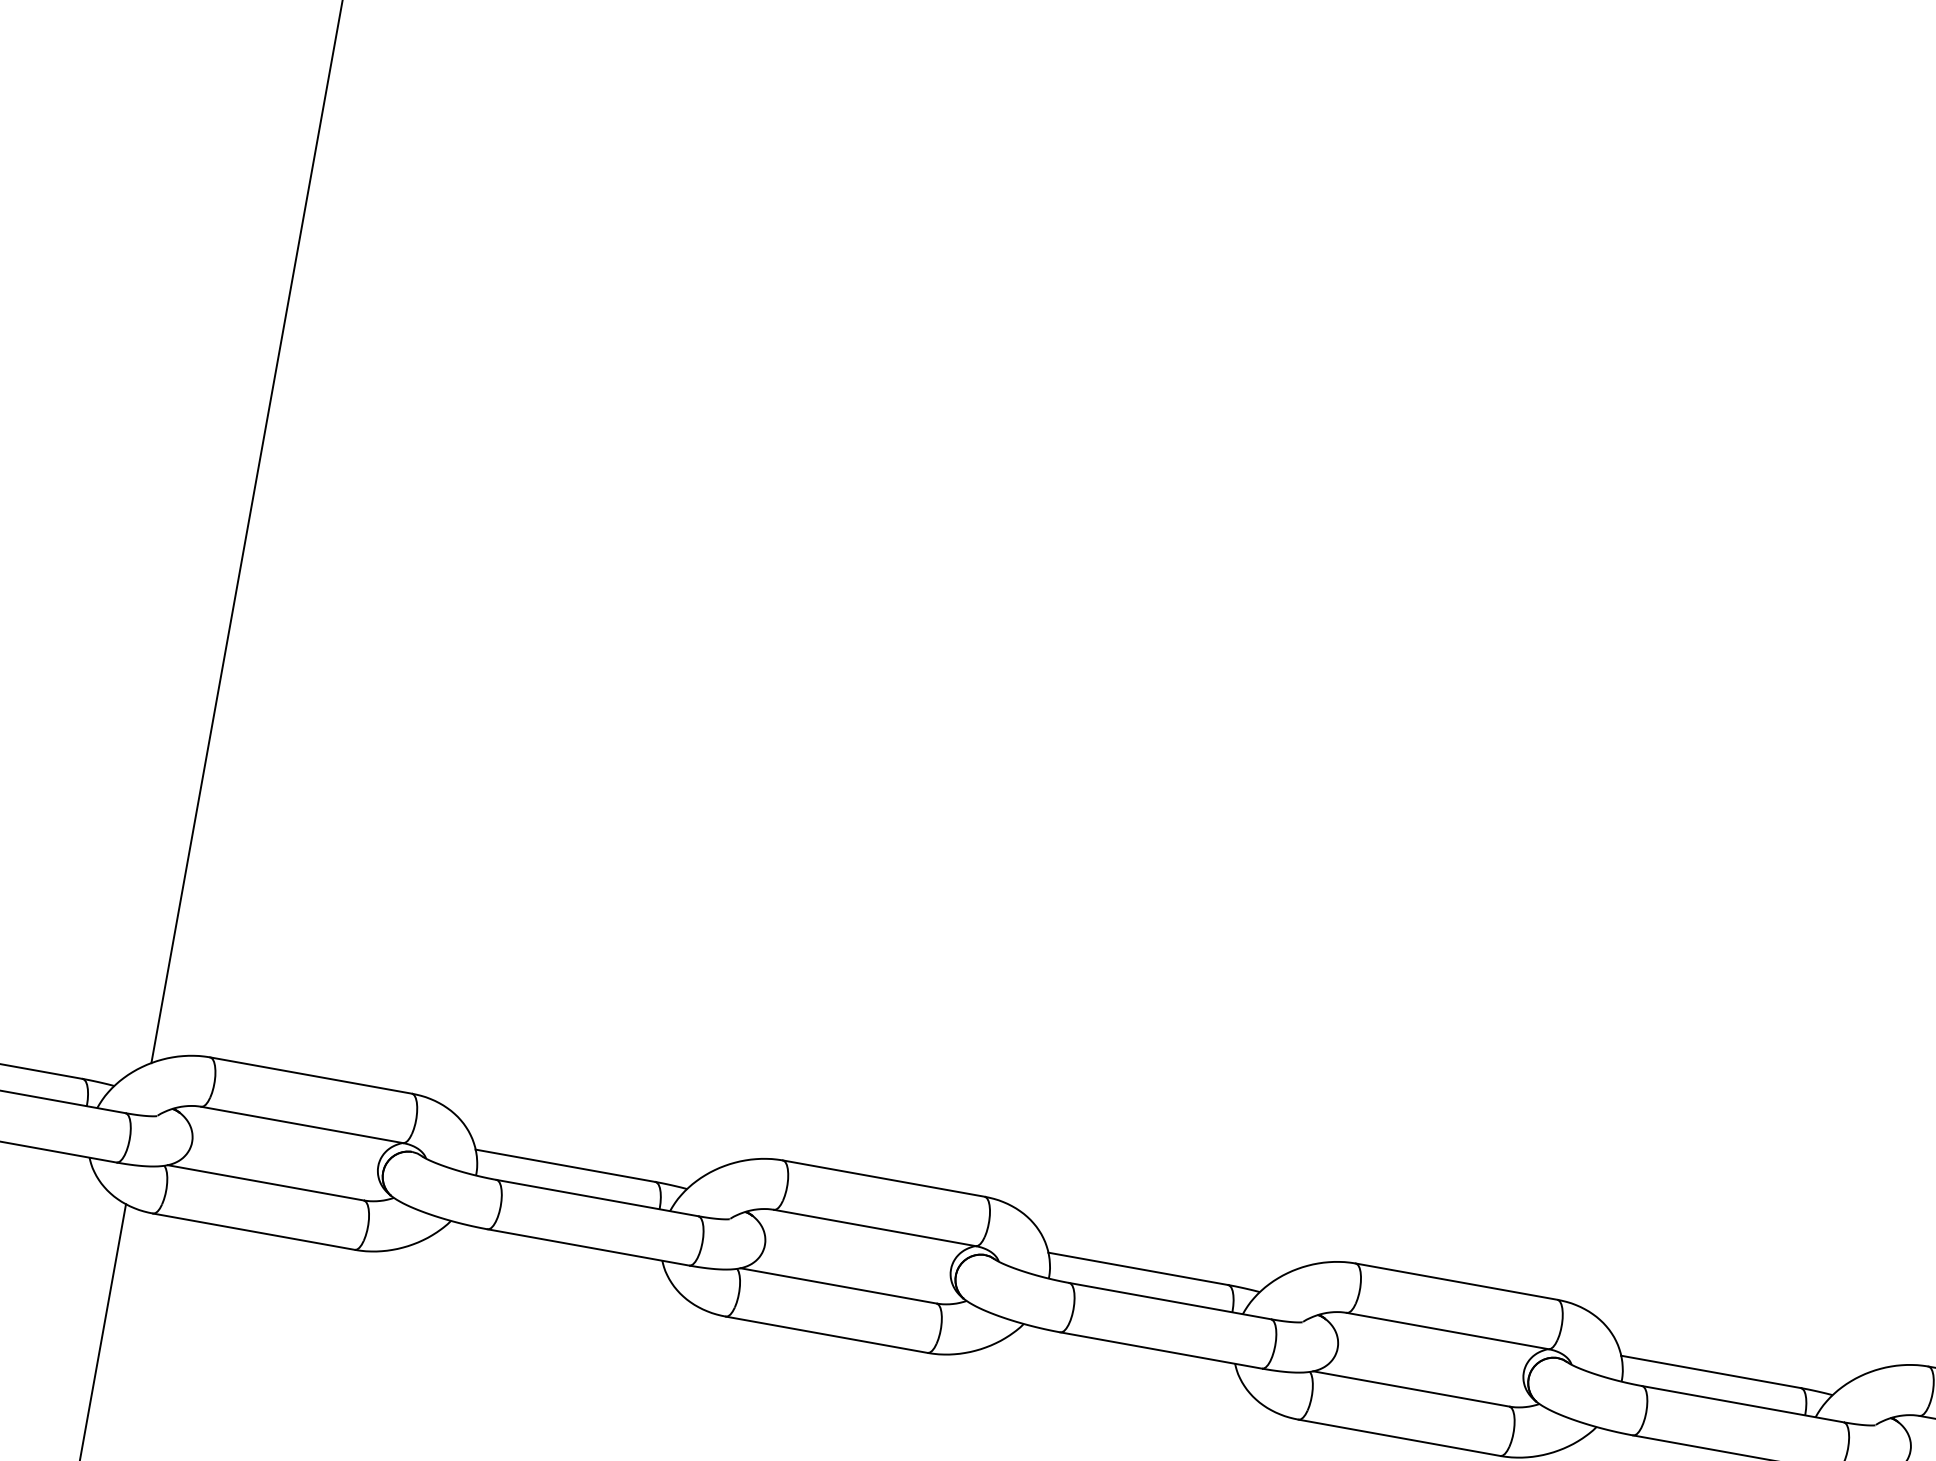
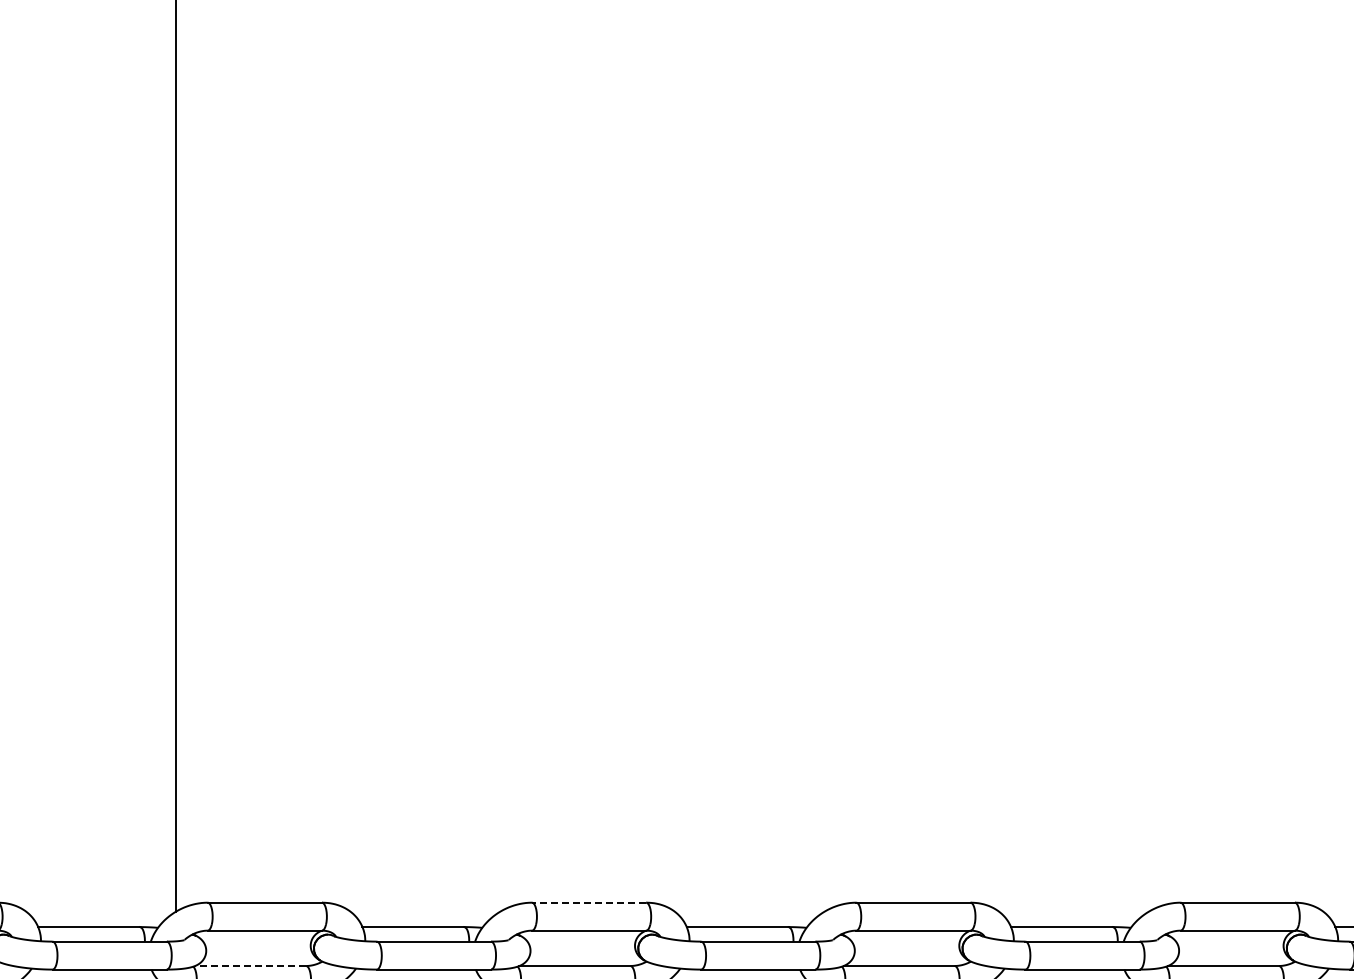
line: (882, 1178) -> (588, 902), solid -> dashed
line: (265, 1183) -> (250, 966), solid -> dashed

